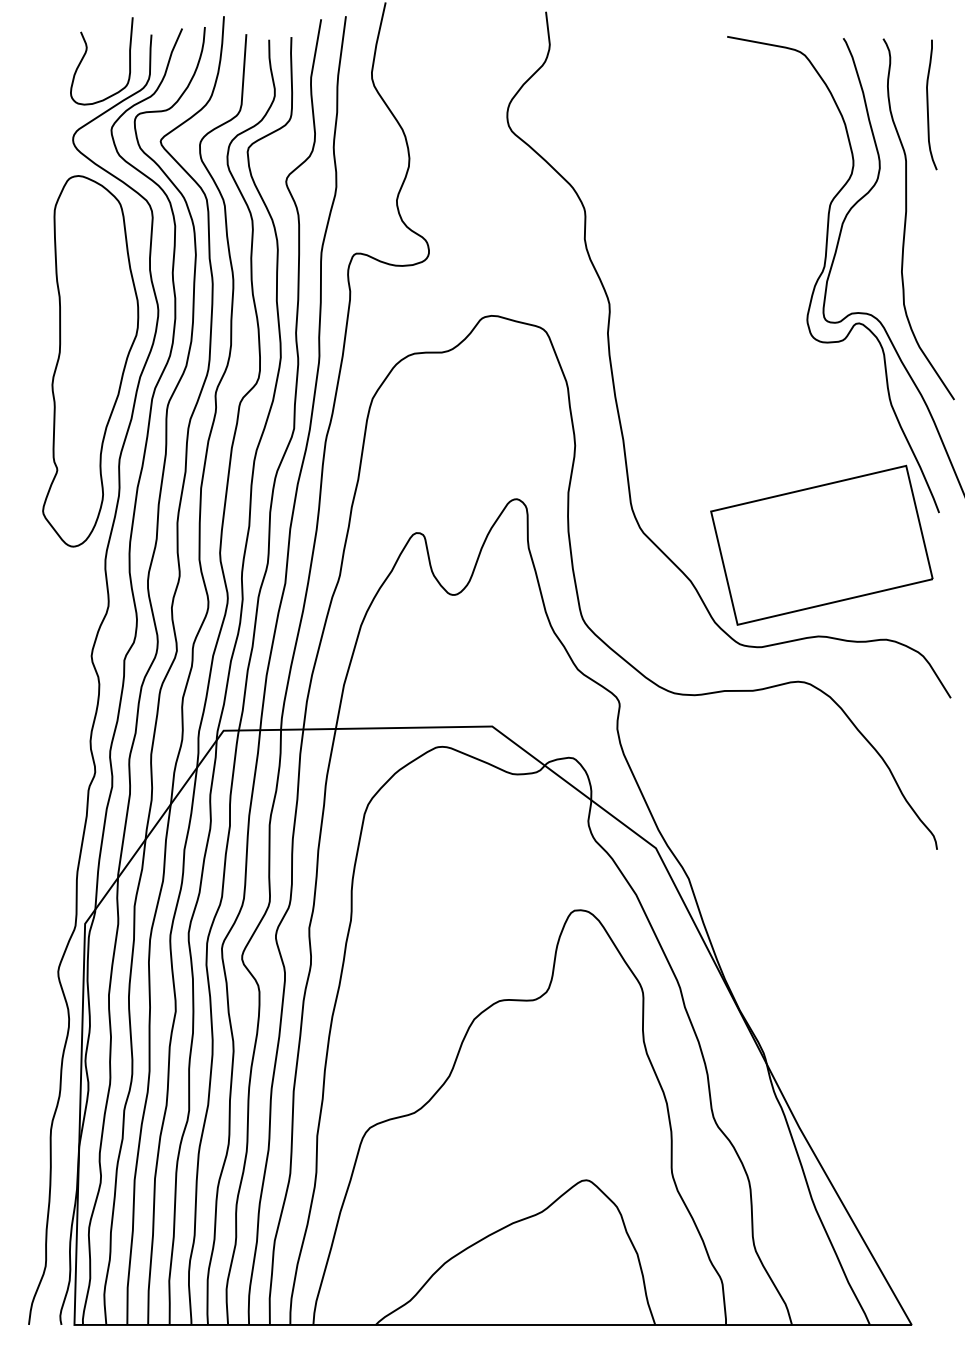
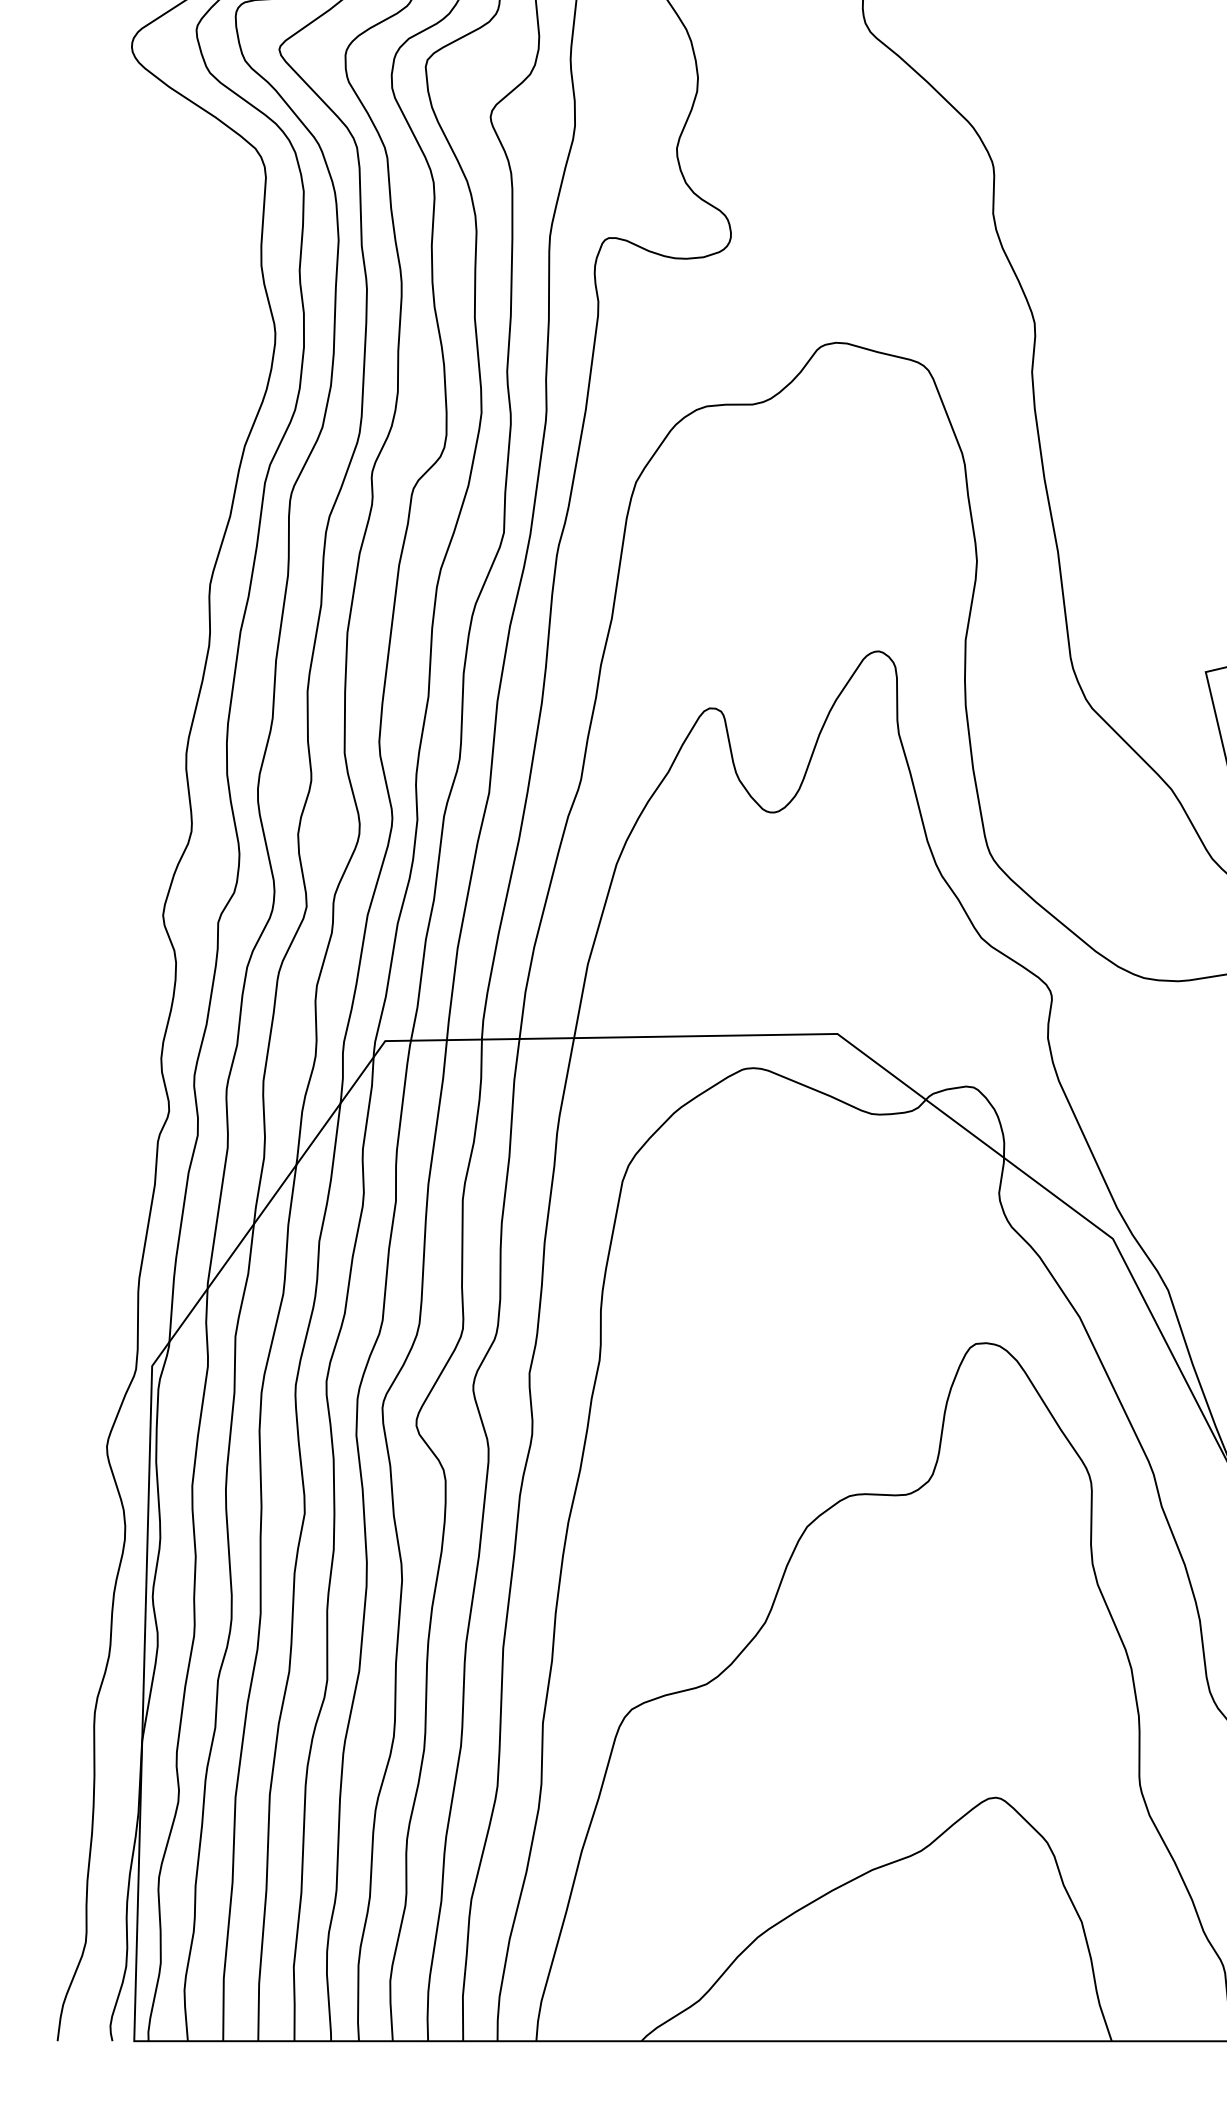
part: (90, 361) -> (161, 419), removed

